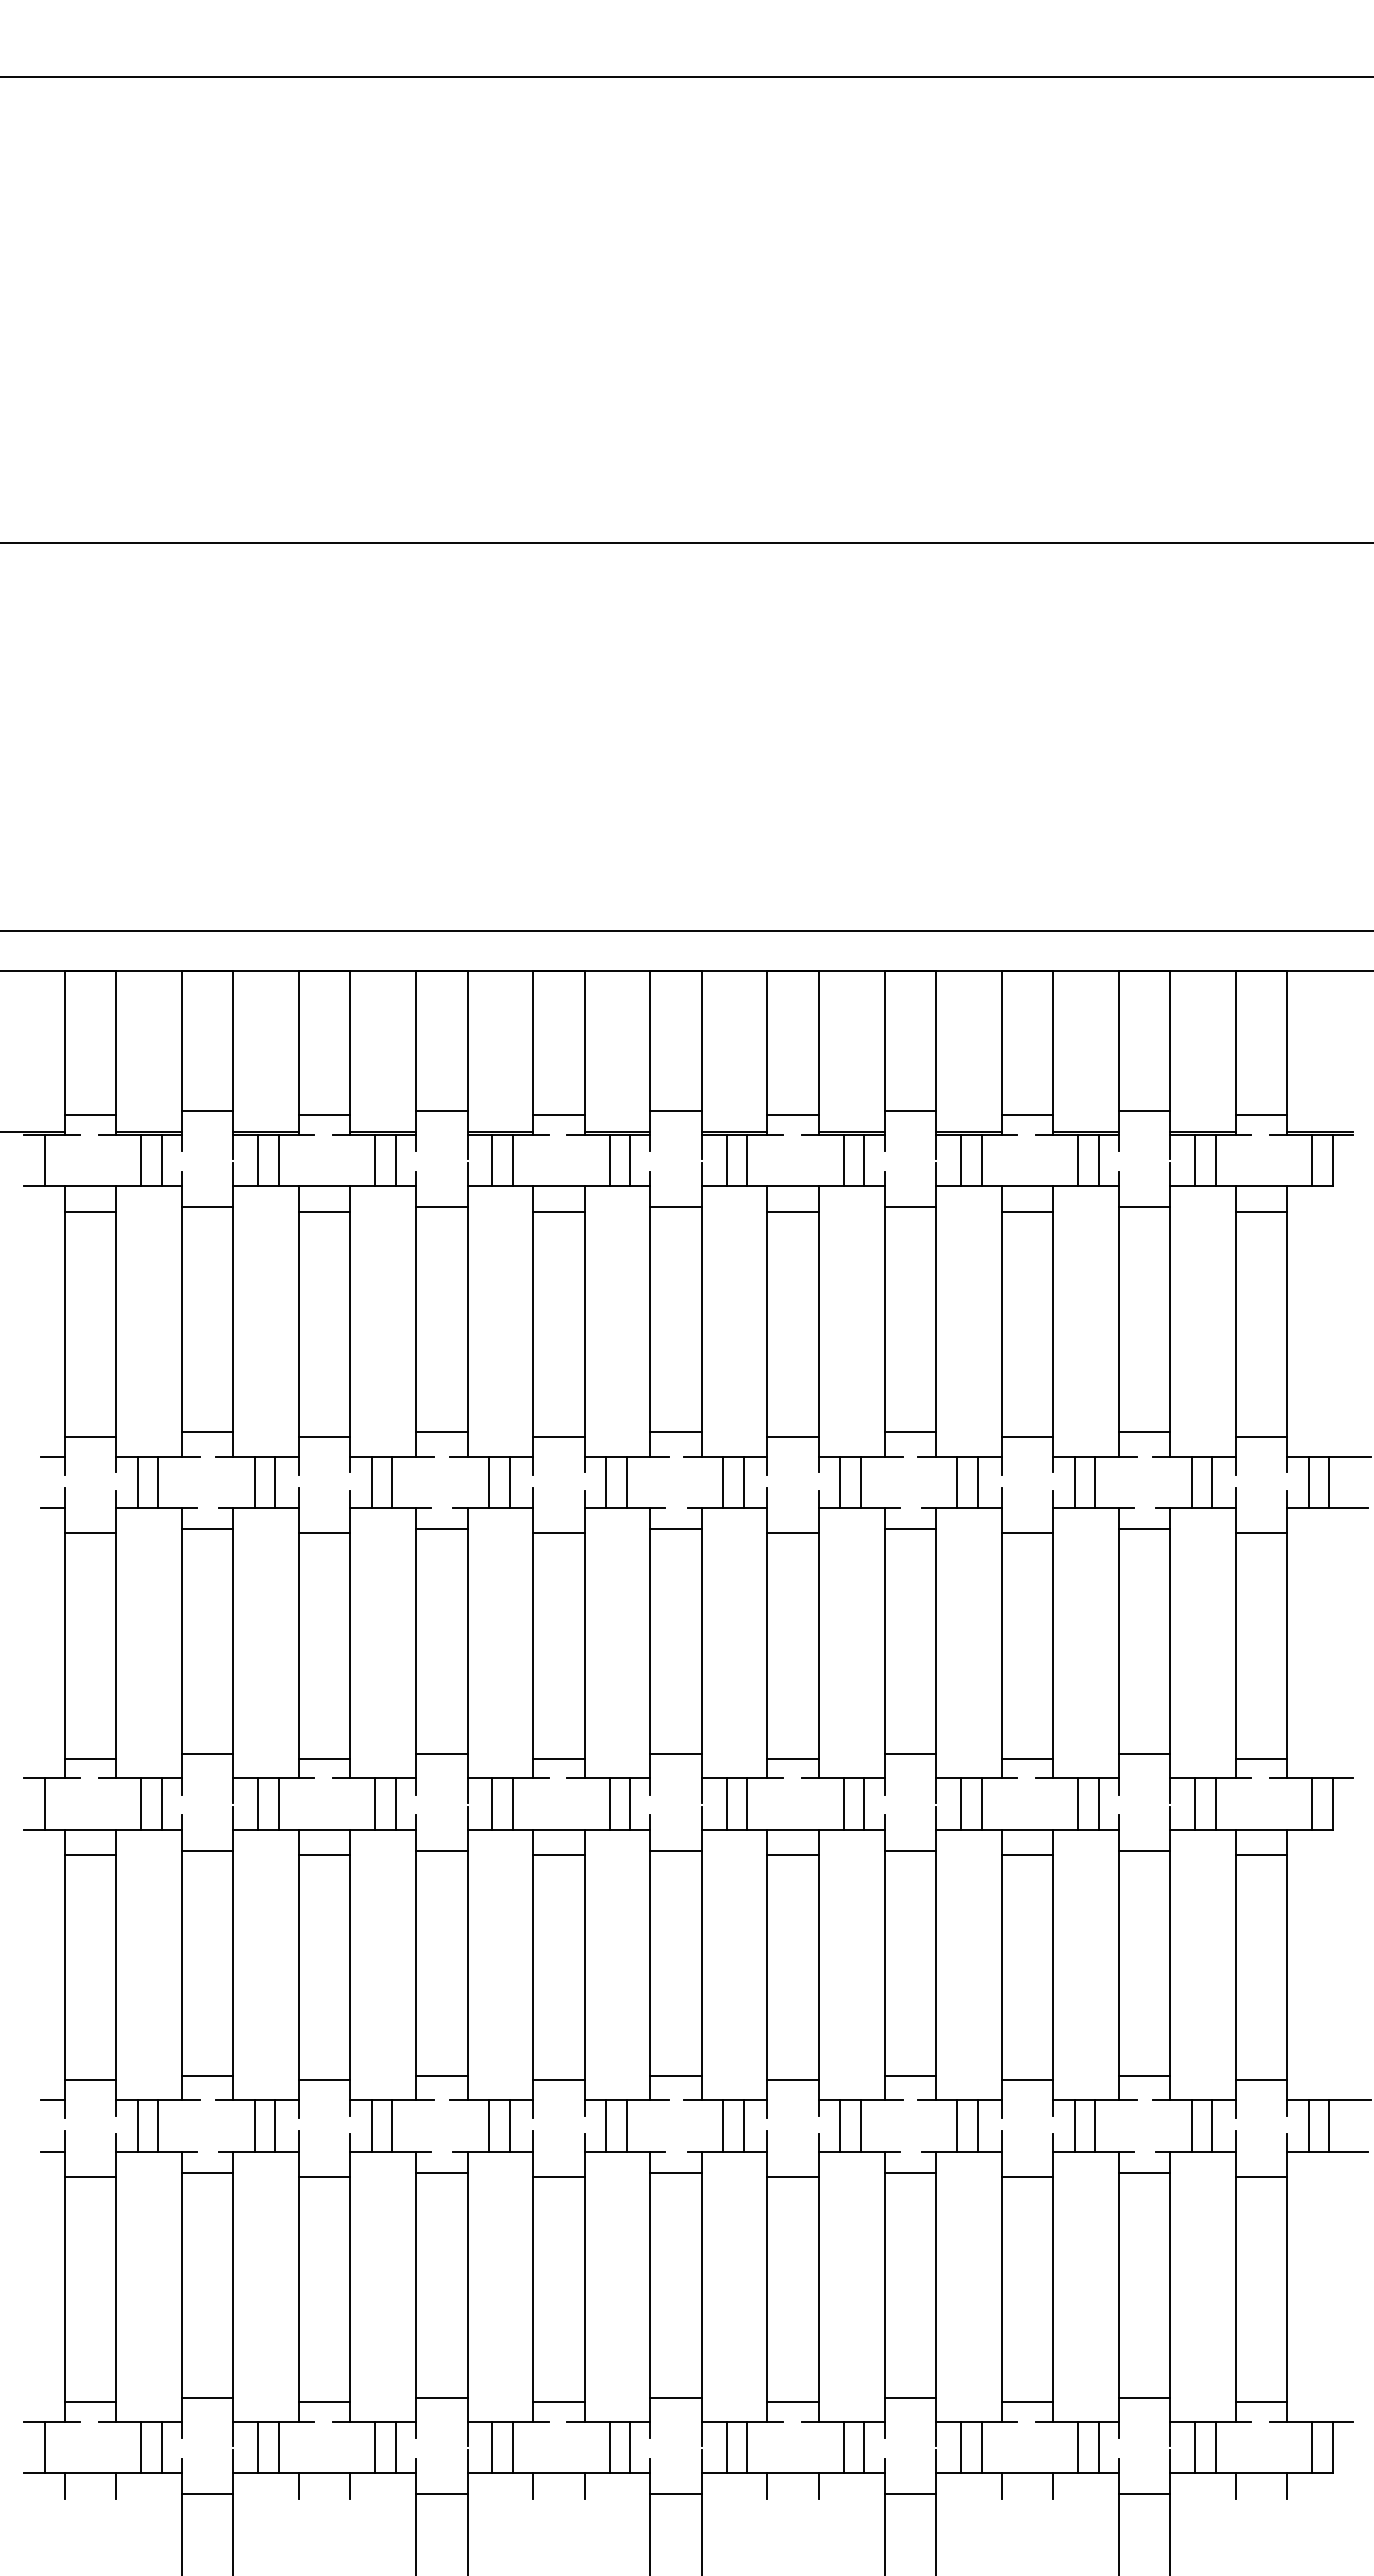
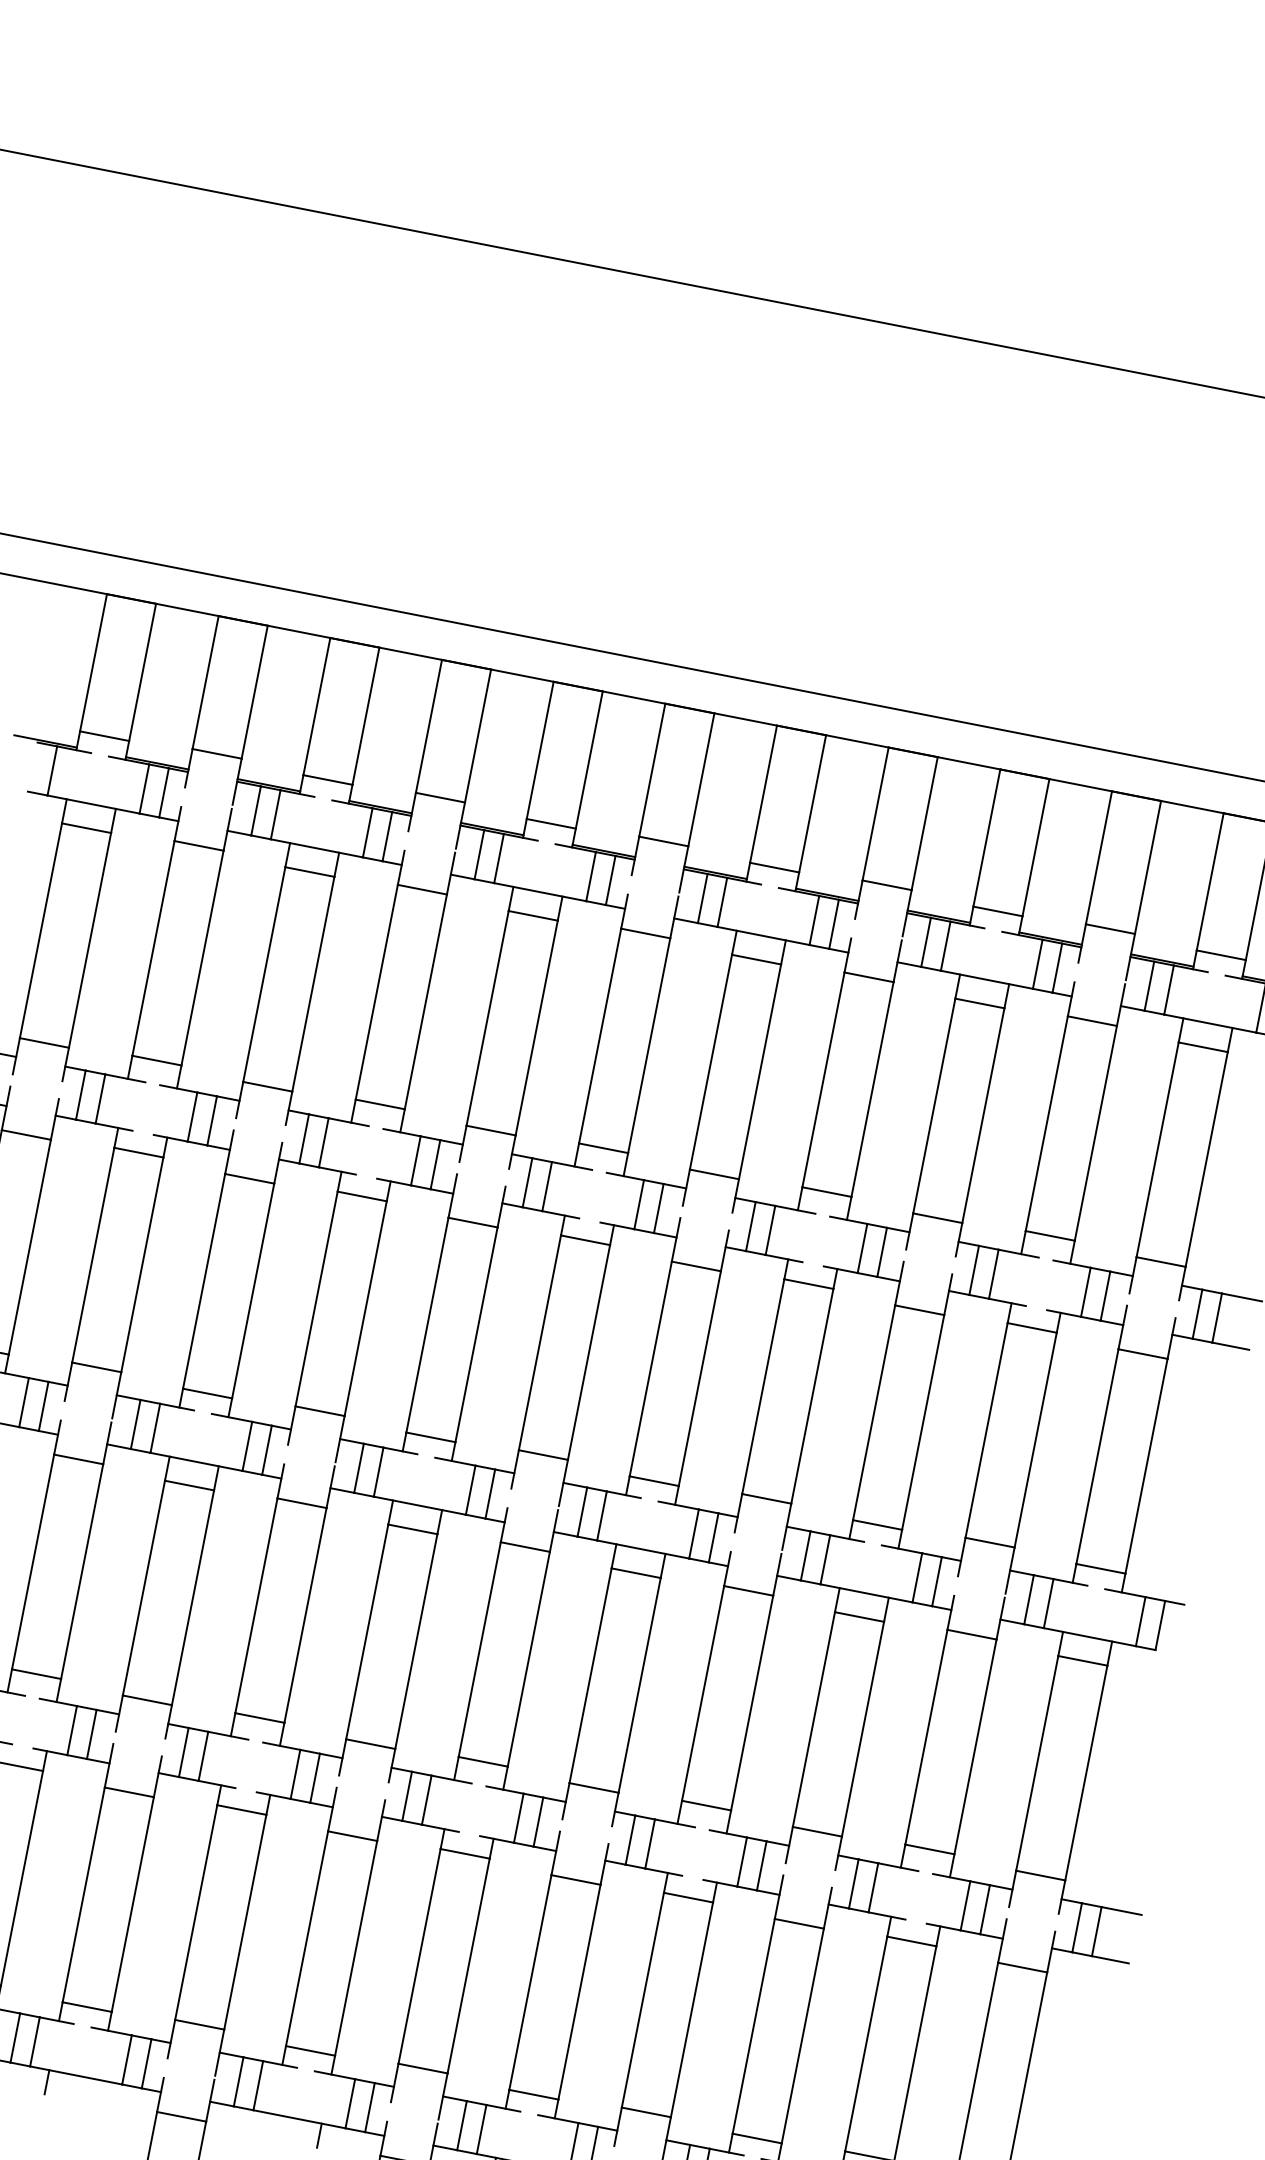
line: (350, 2485) -> (96, 2091), removed
line: (533, 2485) -> (270, 2125), removed

